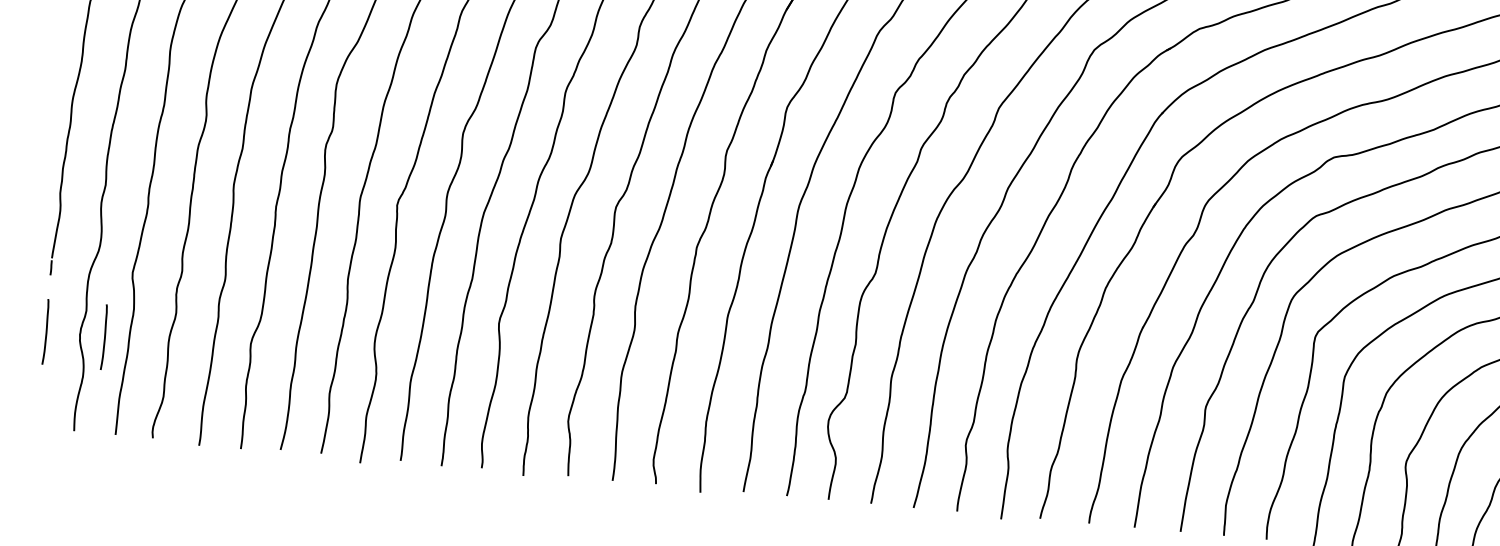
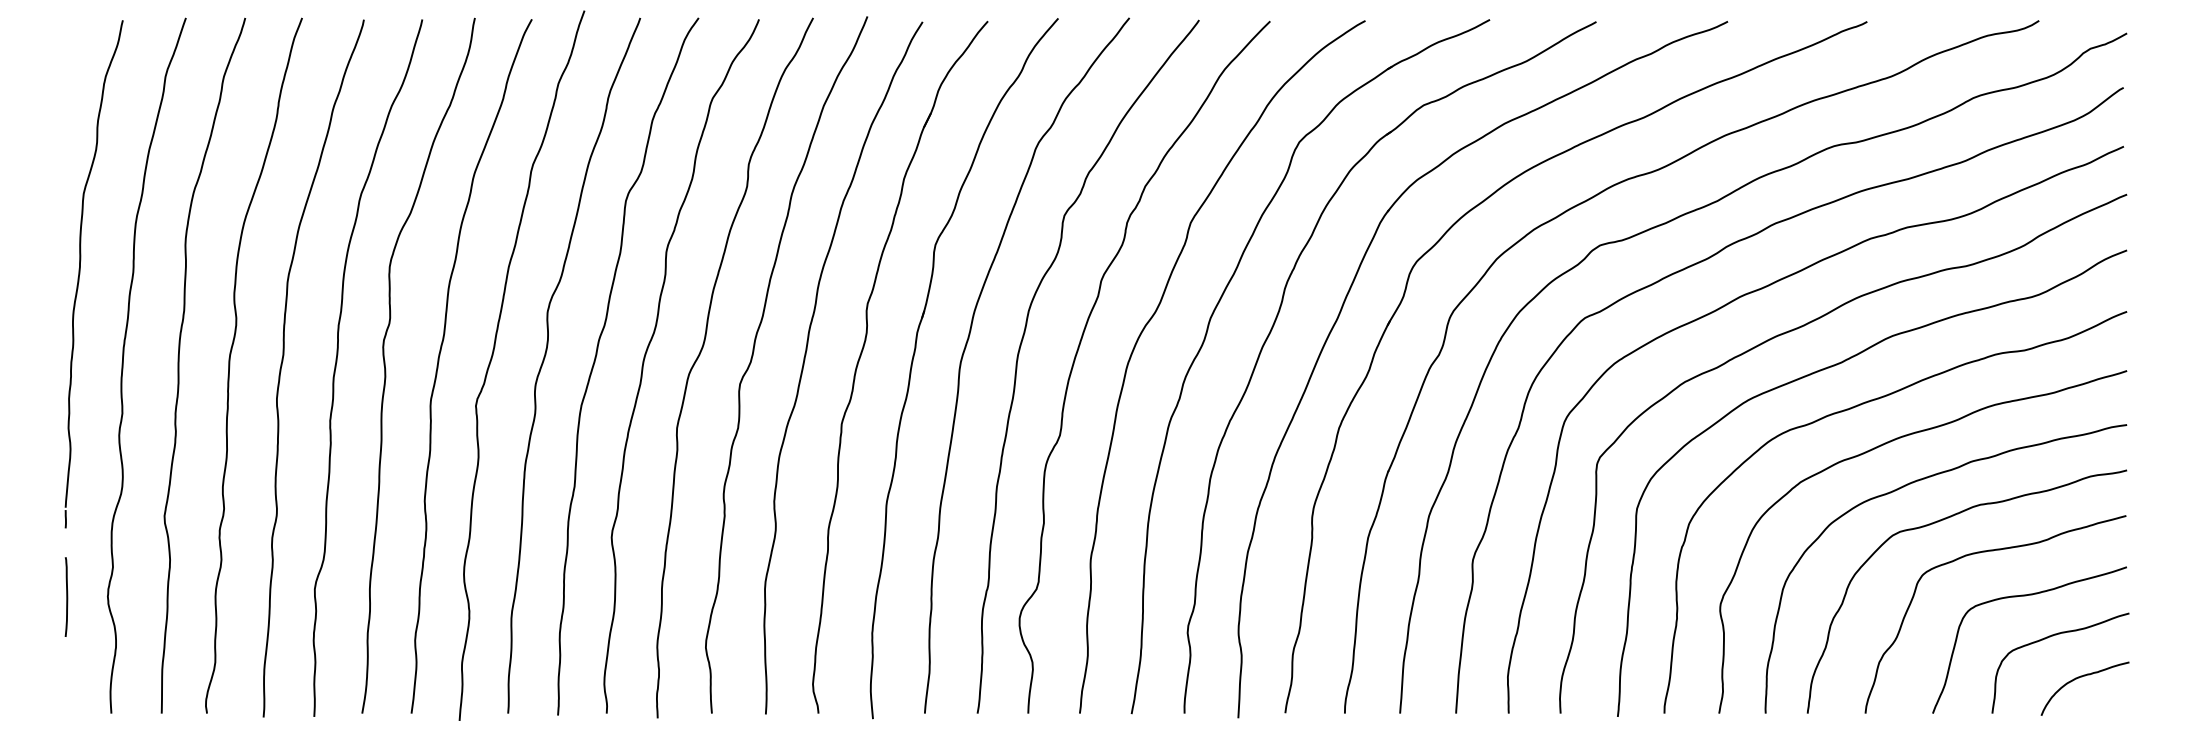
curve: (104, 336) -> (137, 596), removed

